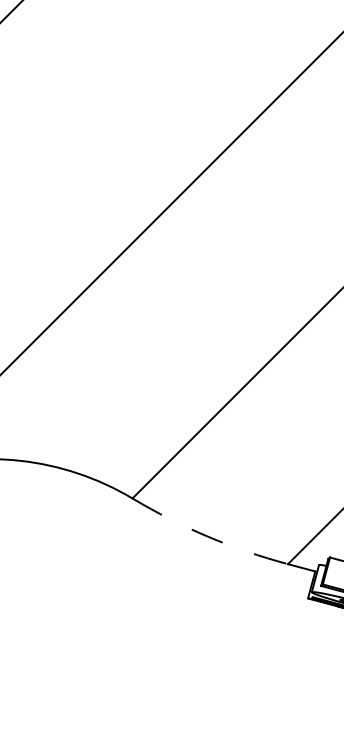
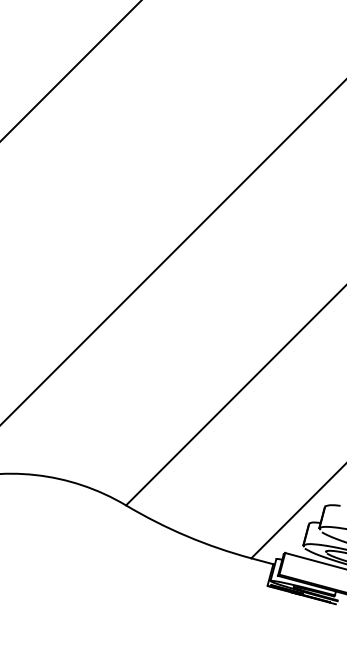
arc: (207, 537) -> (186, 536), dashed -> solid

